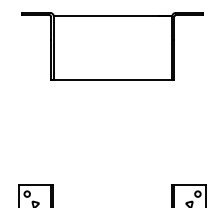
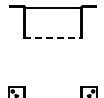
line: (113, 79) -> (53, 37), solid -> dashed

